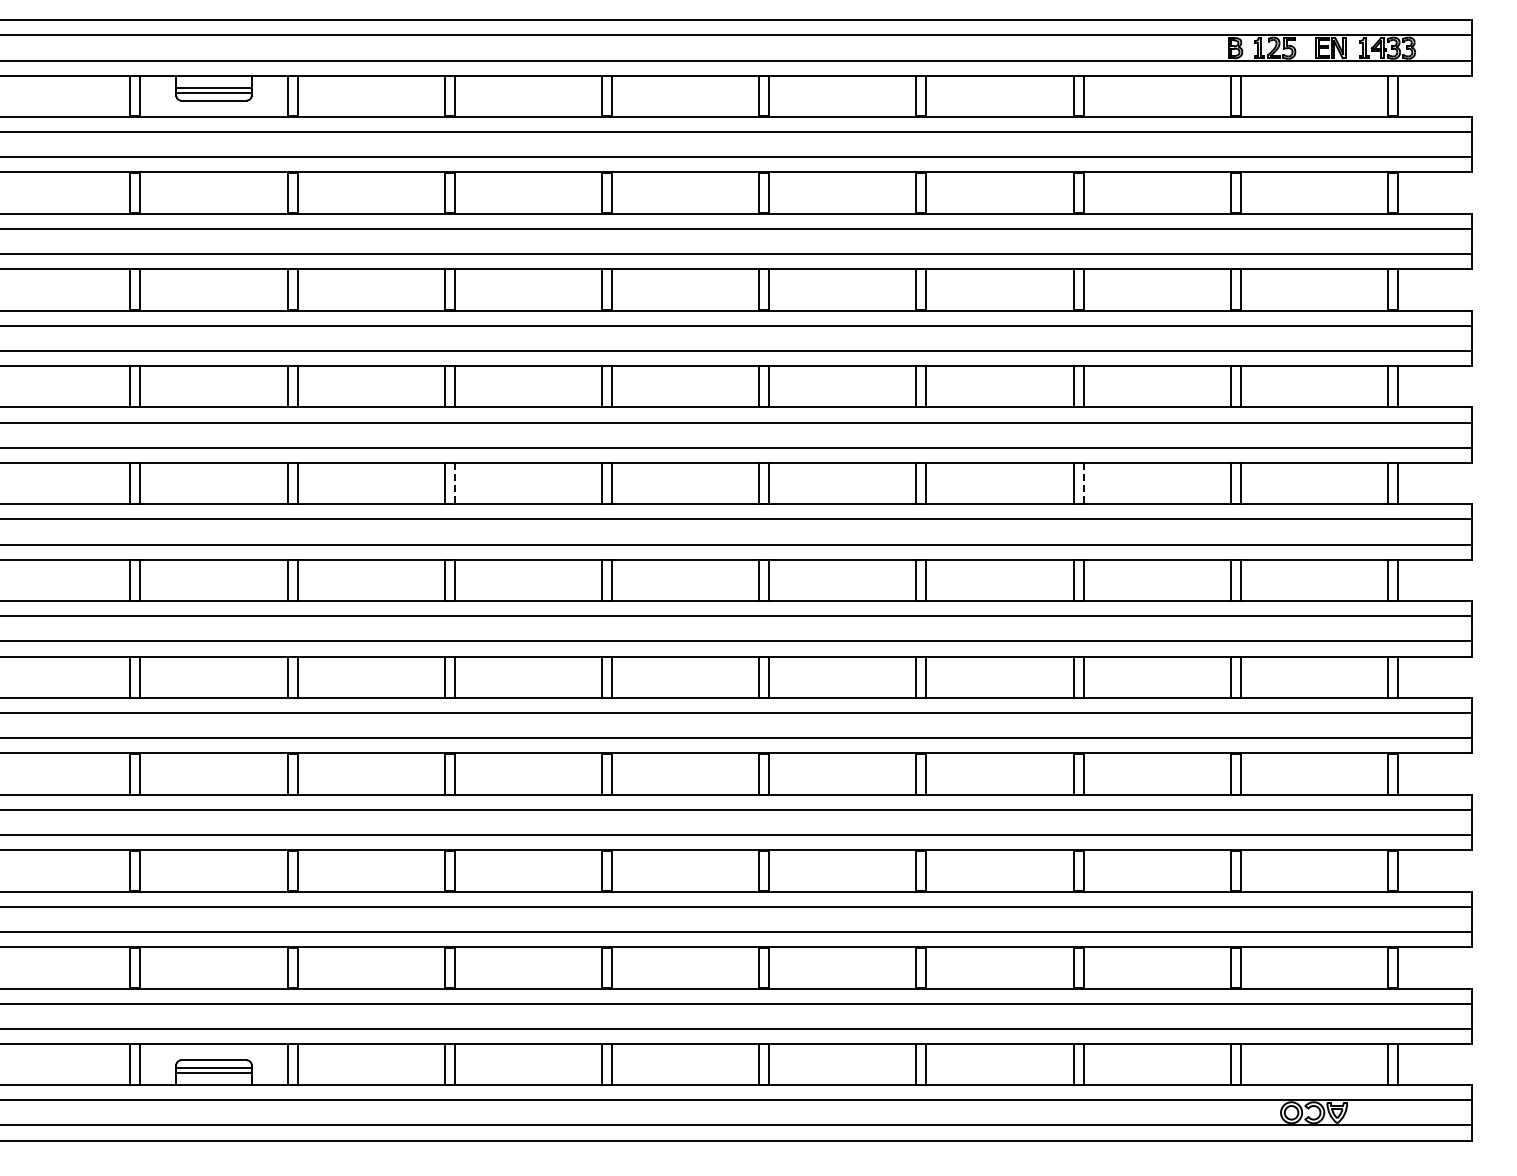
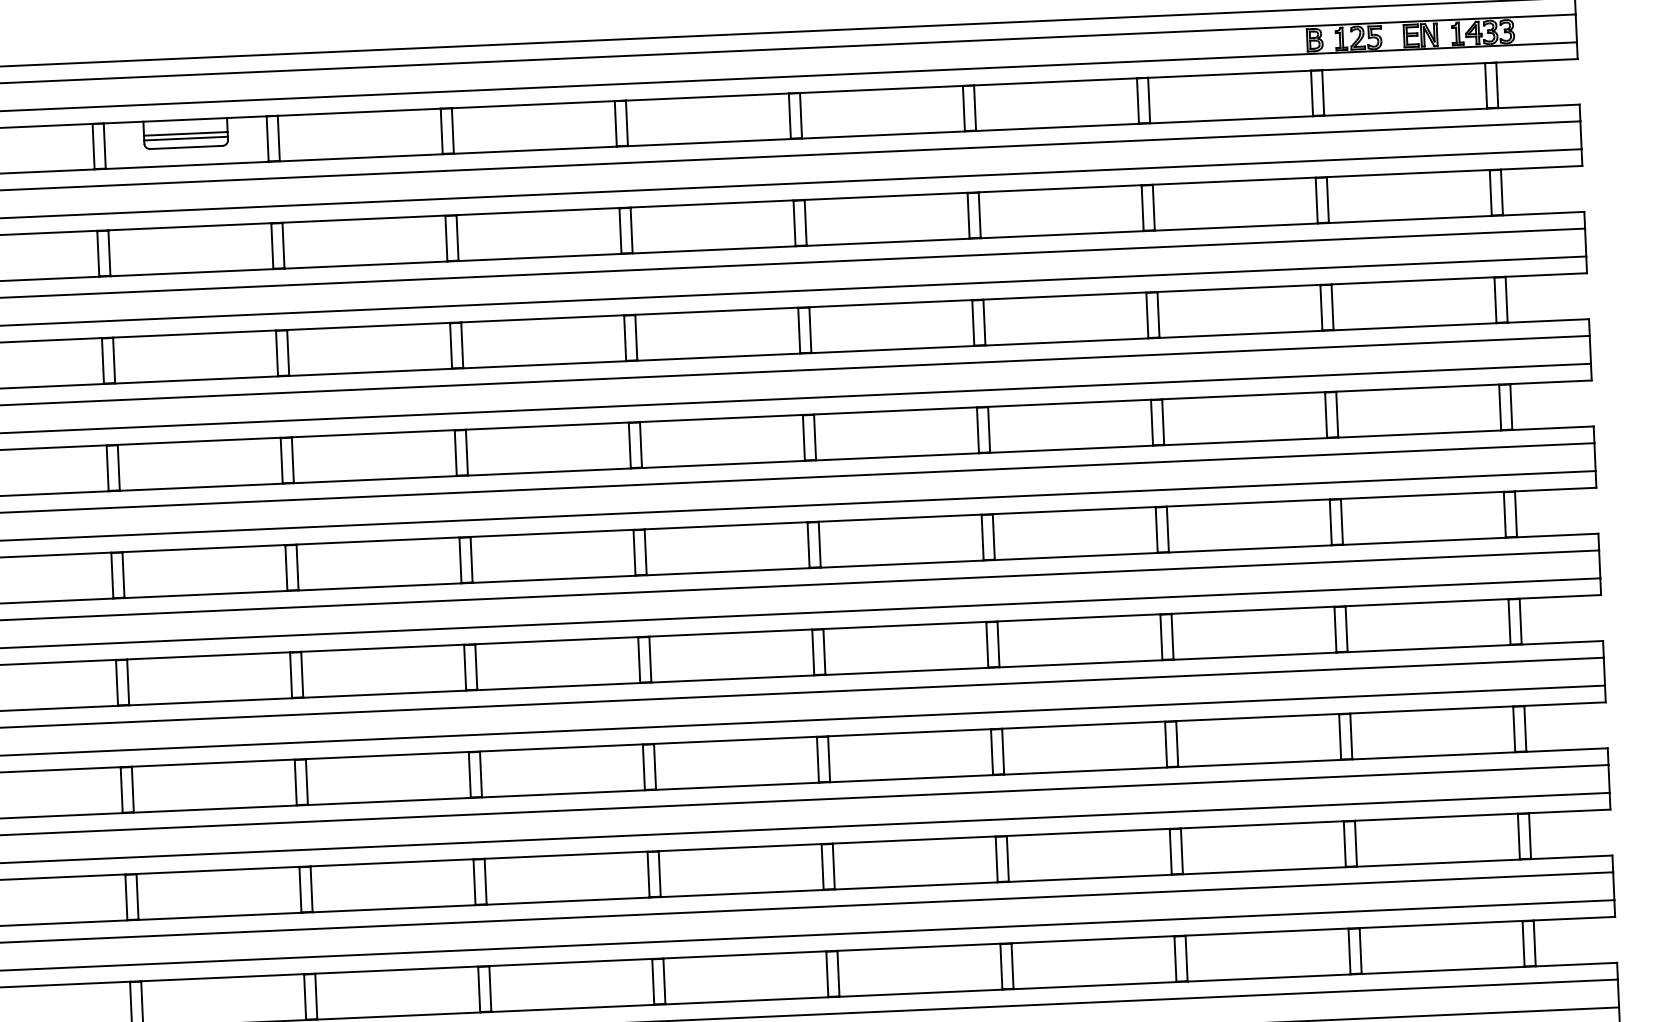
line: (454, 484) -> (471, 560), dashed -> solid
line: (1083, 484) -> (1167, 530), dashed -> solid

